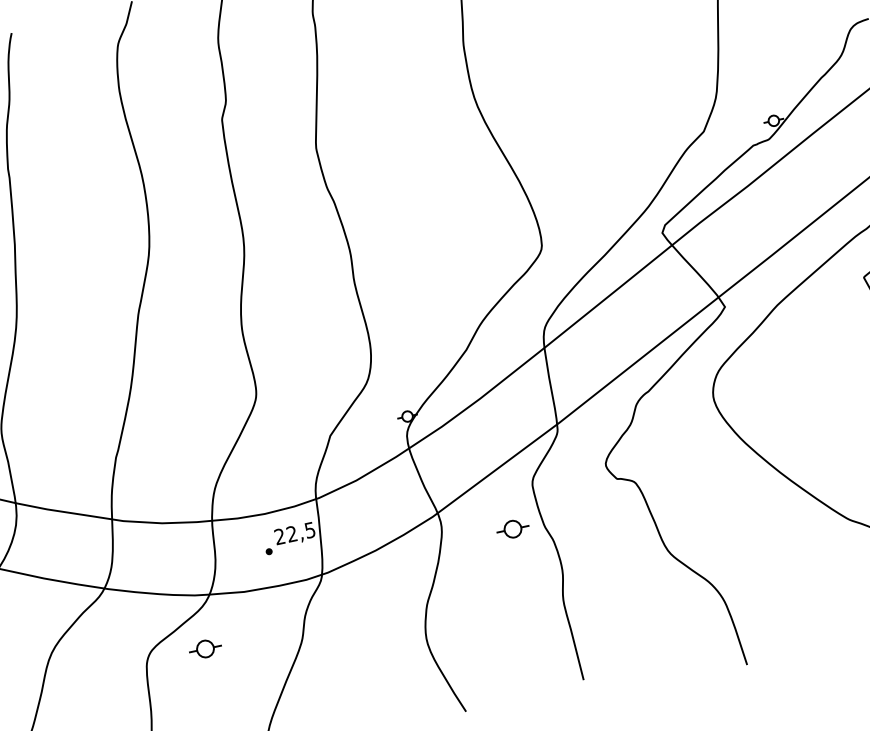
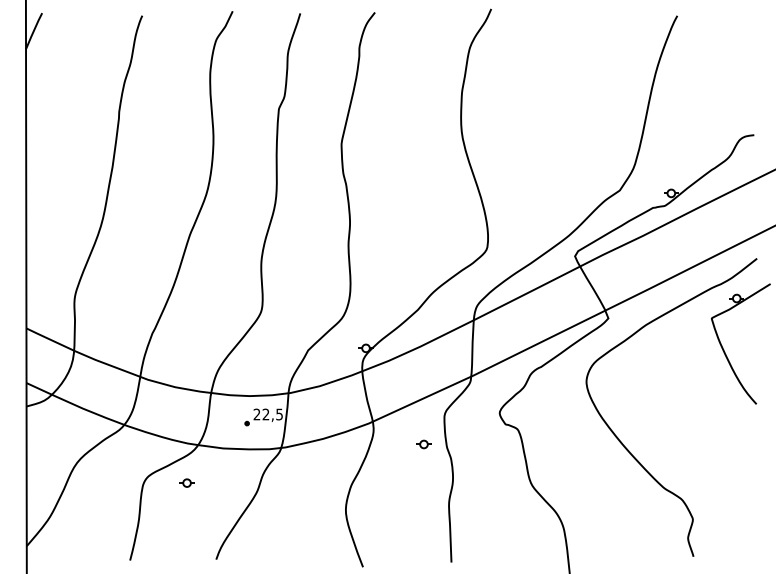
part: (512, 529) -> (423, 444), size x0.62
part: (204, 648) -> (186, 482), size x0.62

